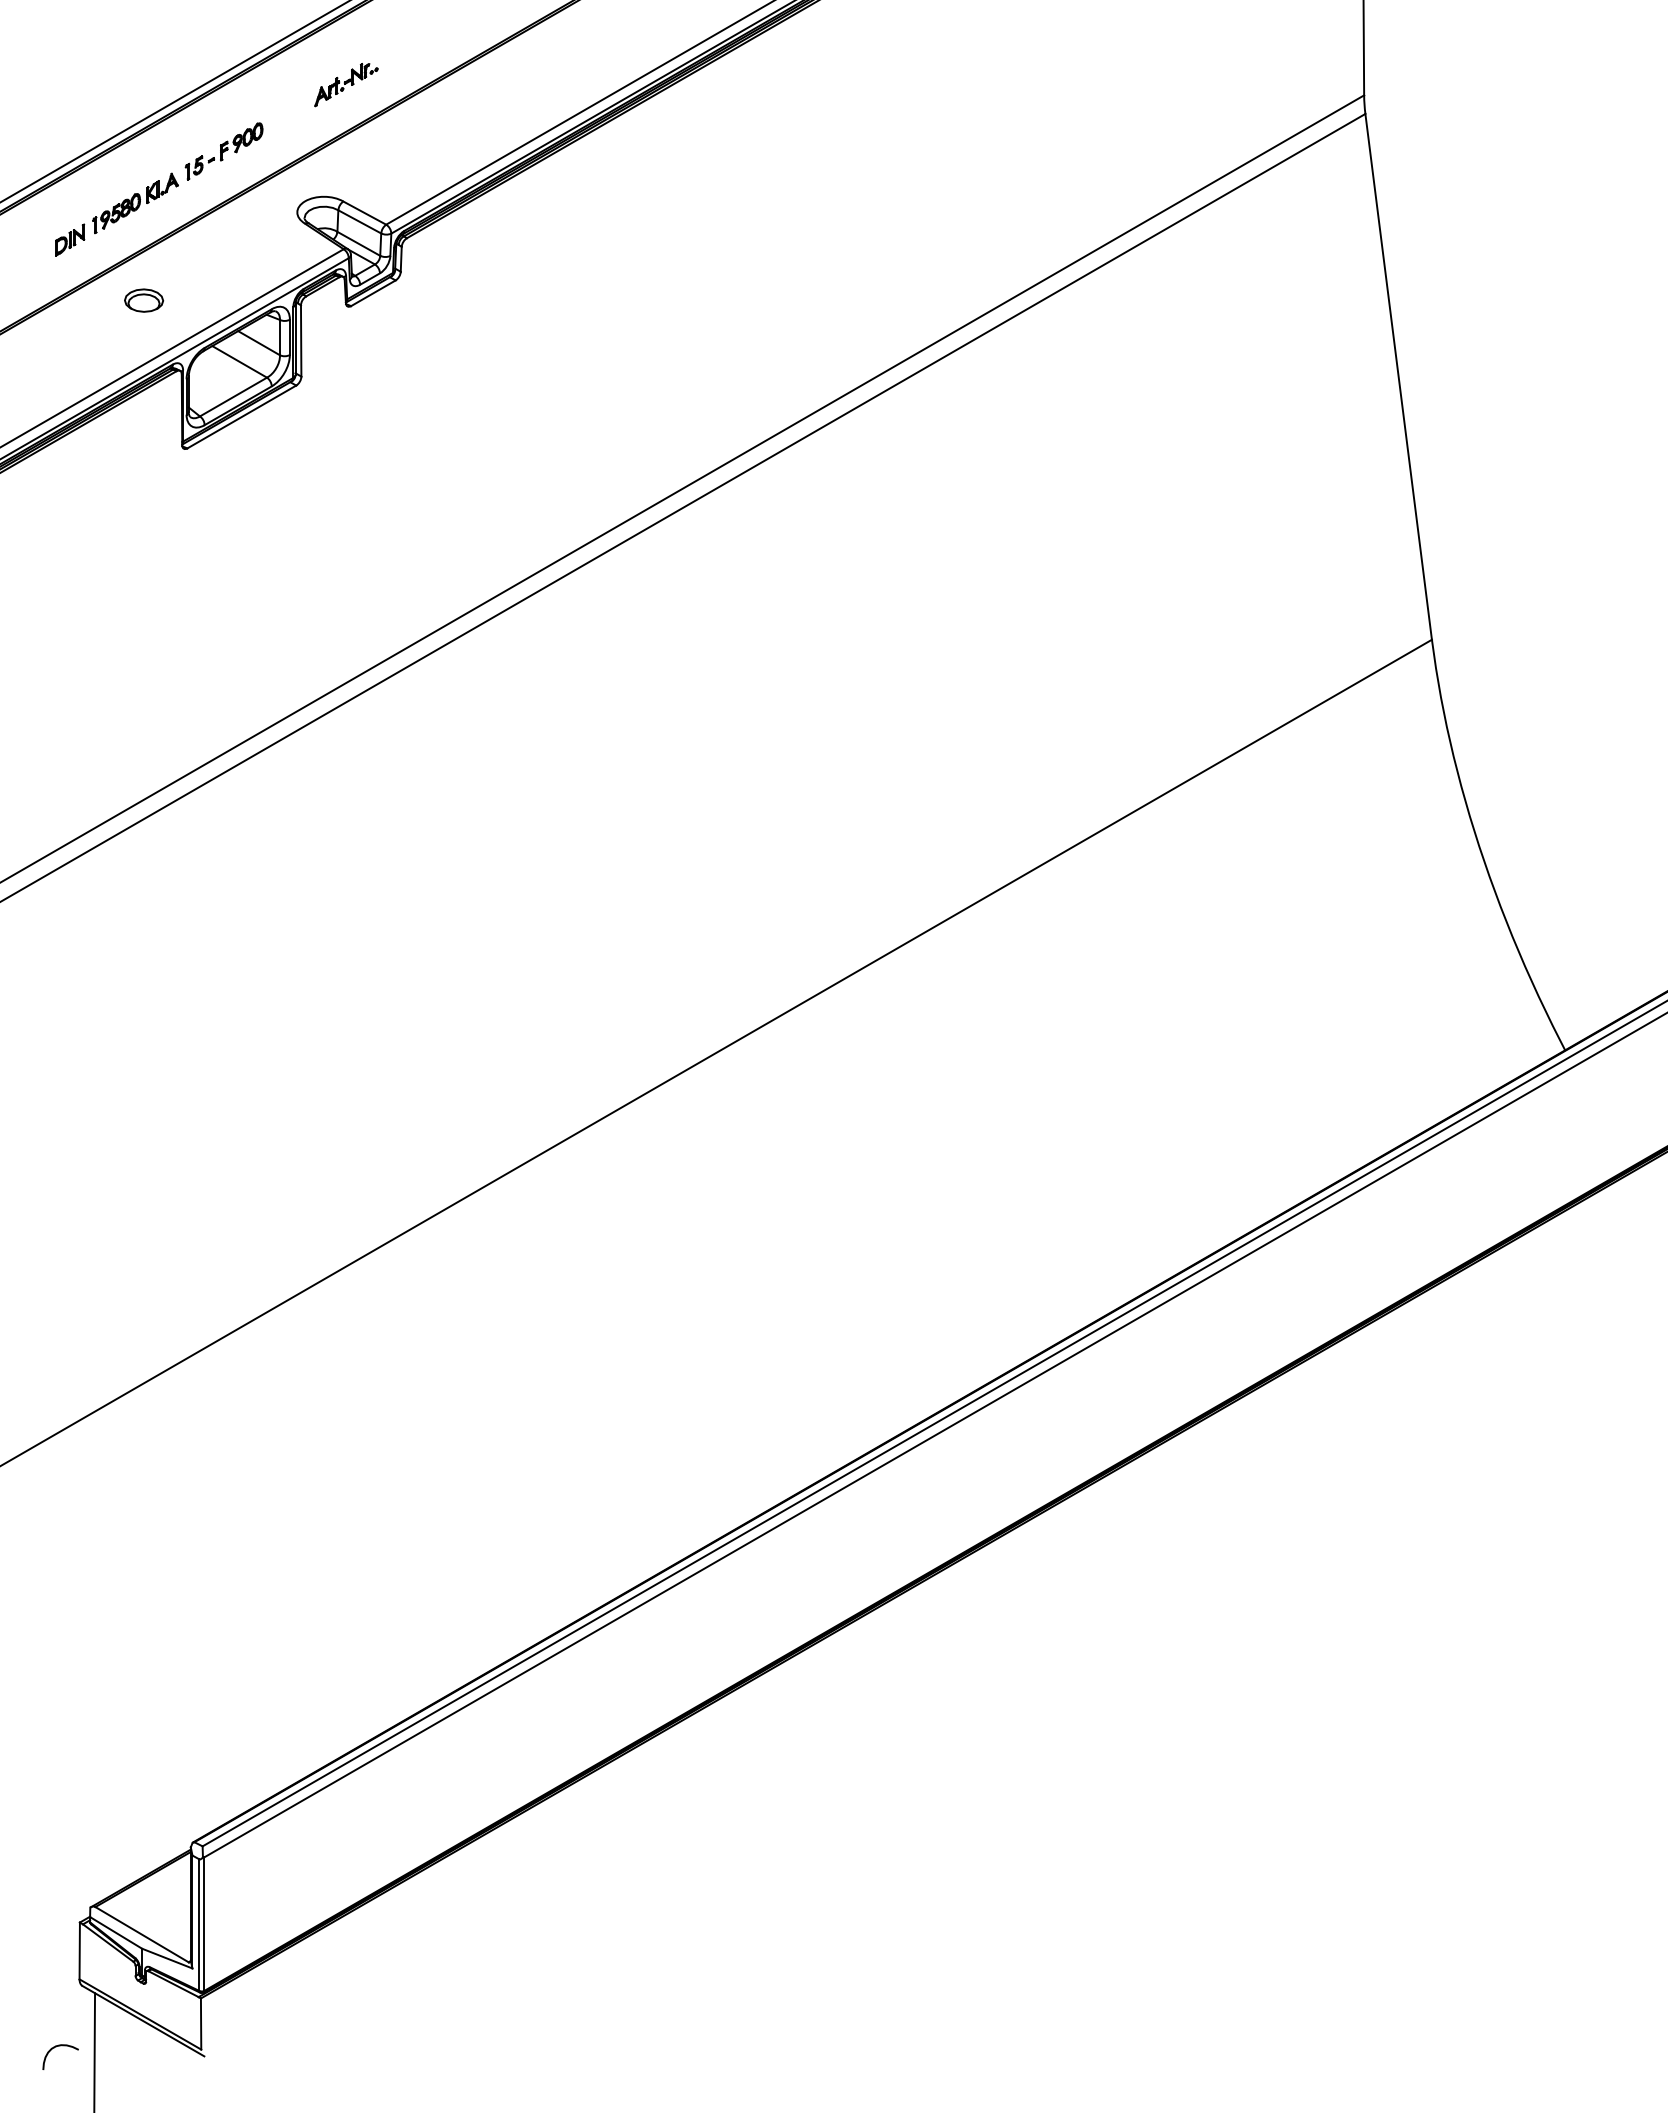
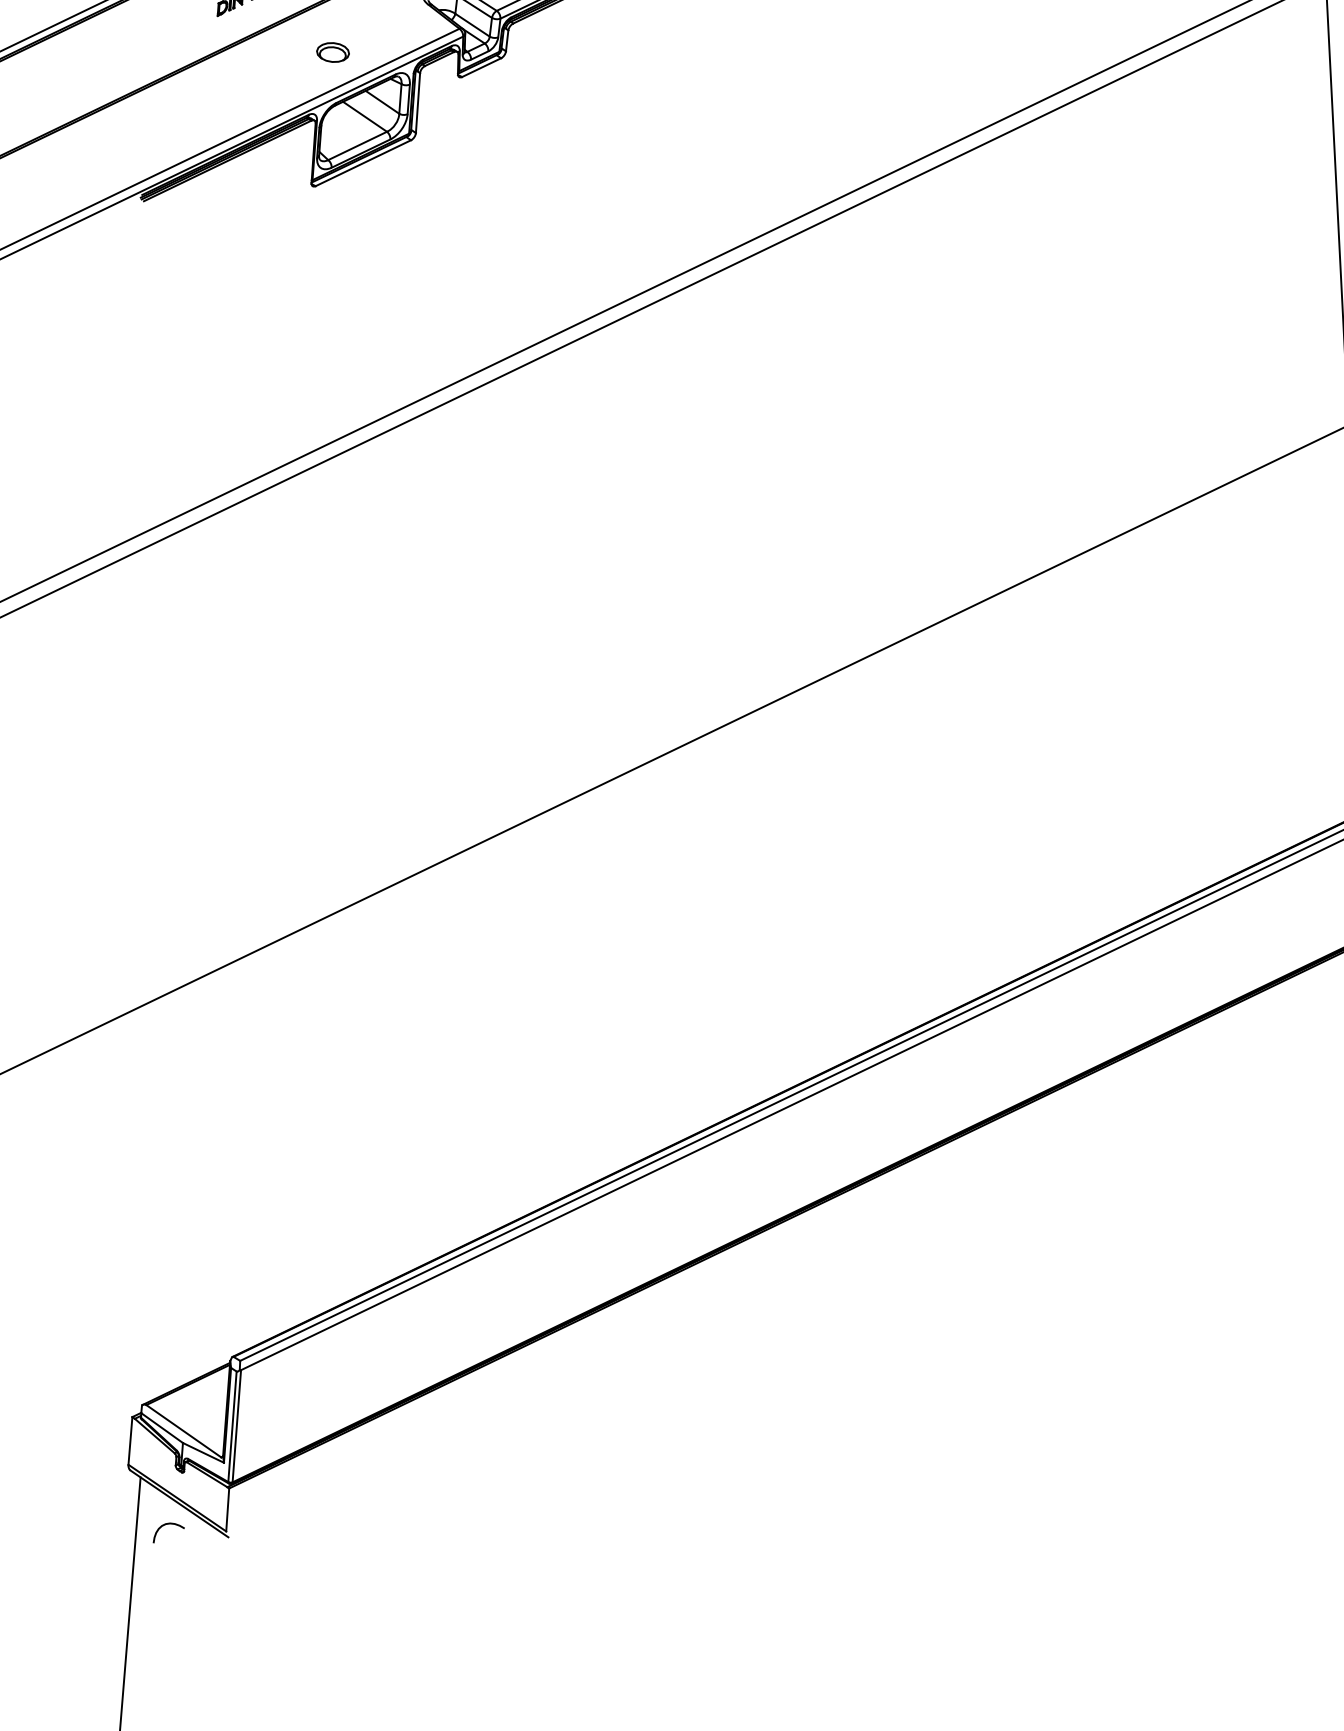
part: (144, 300) -> (333, 52), moved
curve: (56, 2047) -> (166, 1525), moved

